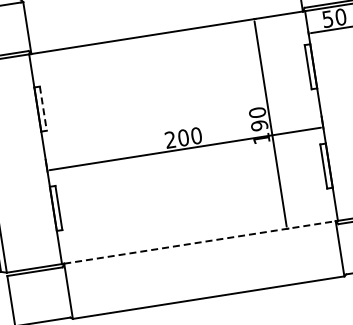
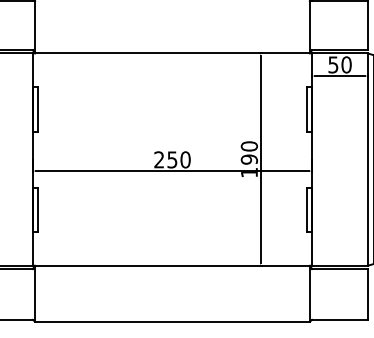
line: (43, 108) -> (38, 109), dashed -> solid
text: (183, 137) -> (172, 159), 200 -> 250
line: (199, 242) -> (172, 265), dashed -> solid

